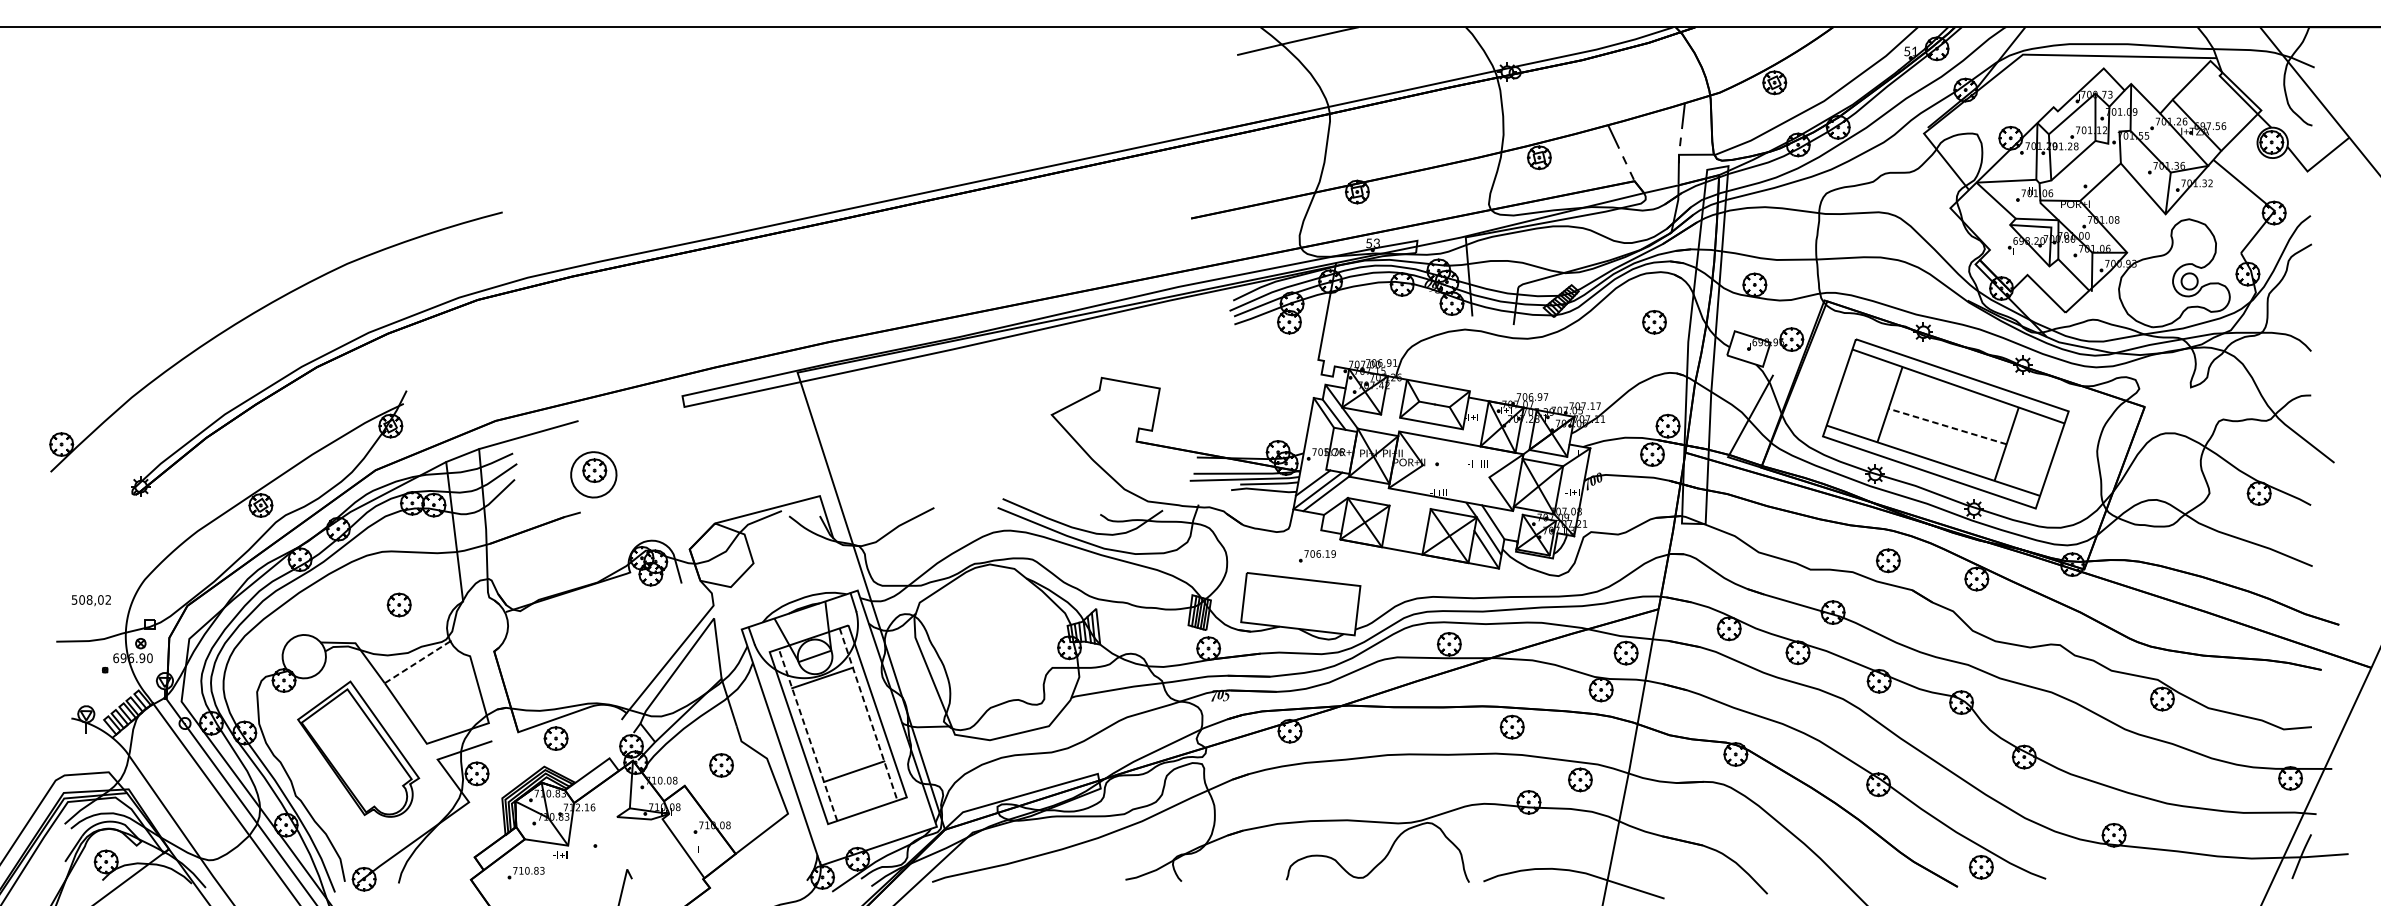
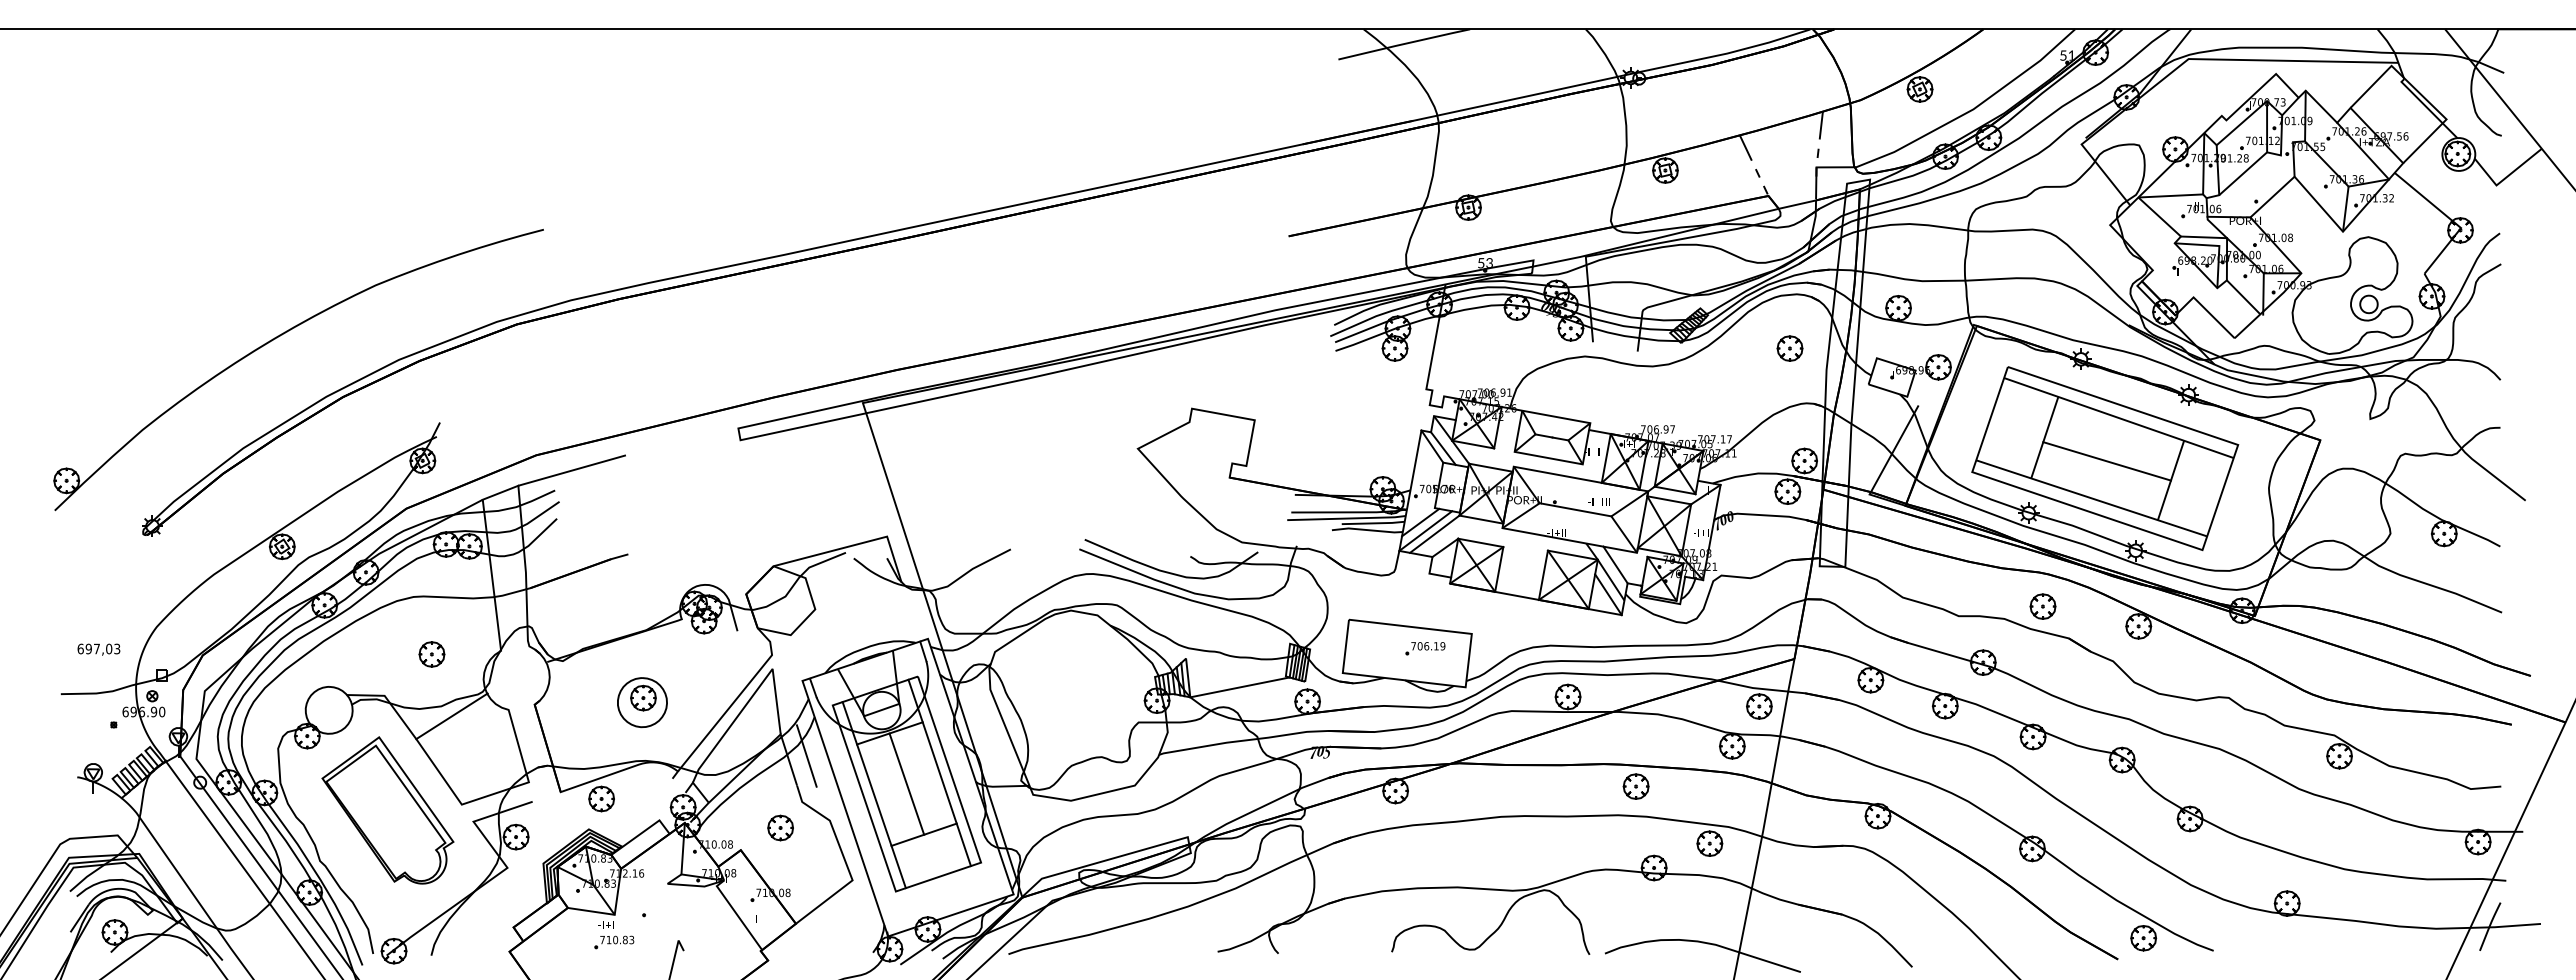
line: (1947, 426) -> (2107, 461), dashed -> solid
line: (1456, 471) -> (1575, 509), added
part: (593, 474) -> (642, 702), moved
part: (1317, 556) -> (1425, 648), moved
text: (91, 599) -> (98, 648), 508,02 -> 697,03
line: (1145, 635) -> (1239, 687), added
line: (417, 662) -> (451, 716), dashed -> solid
line: (745, 698) -> (806, 755), added
line: (868, 715) -> (939, 773), dashed -> solid
line: (837, 724) -> (906, 783), added
line: (808, 734) -> (874, 794), dashed -> solid
part: (526, 873) -> (614, 942), moved

